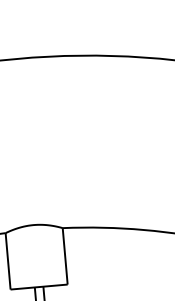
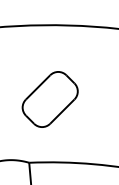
part: (88, 148) -> (49, 99), added

